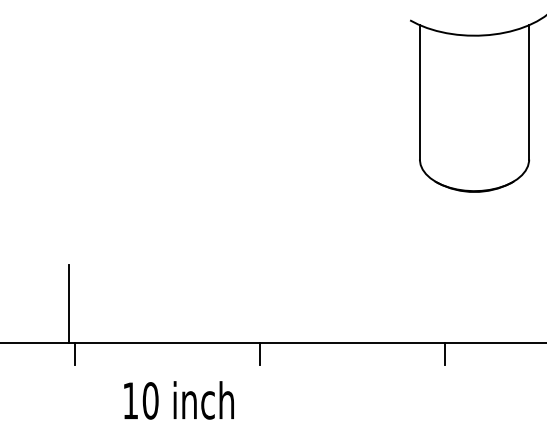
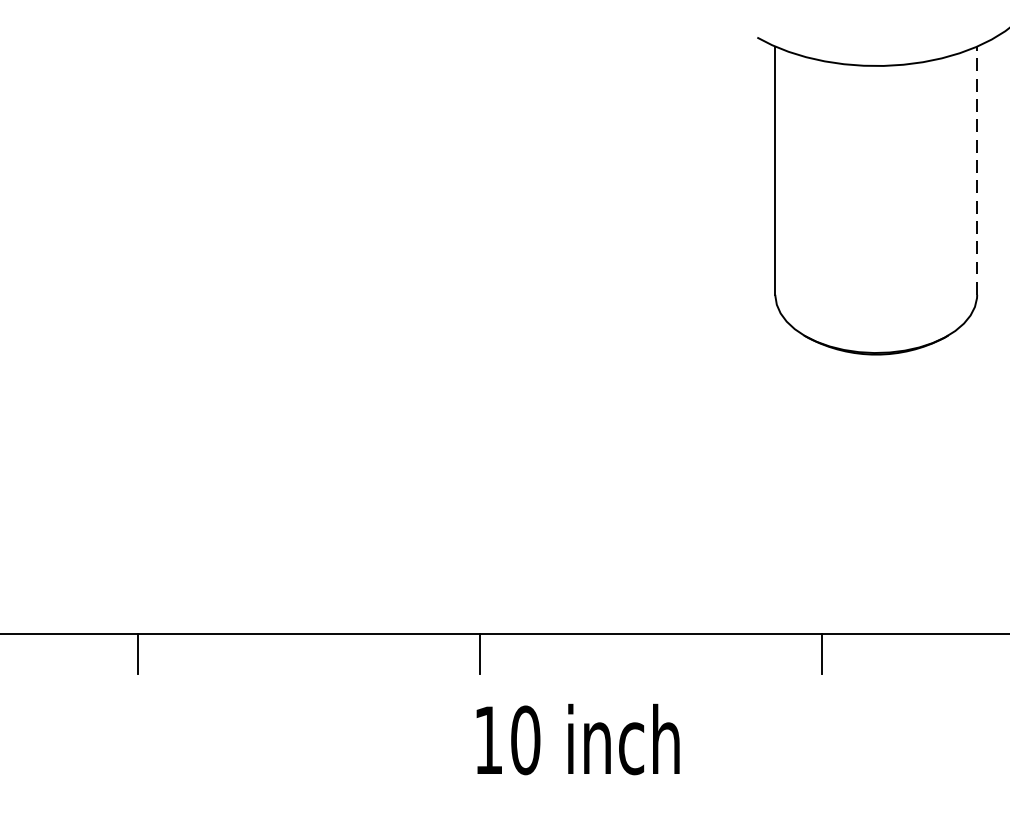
line: (529, 91) -> (977, 168), solid -> dashed
line: (69, 304) -> (128, 562), removed
text: (178, 400) -> (577, 739), moved

